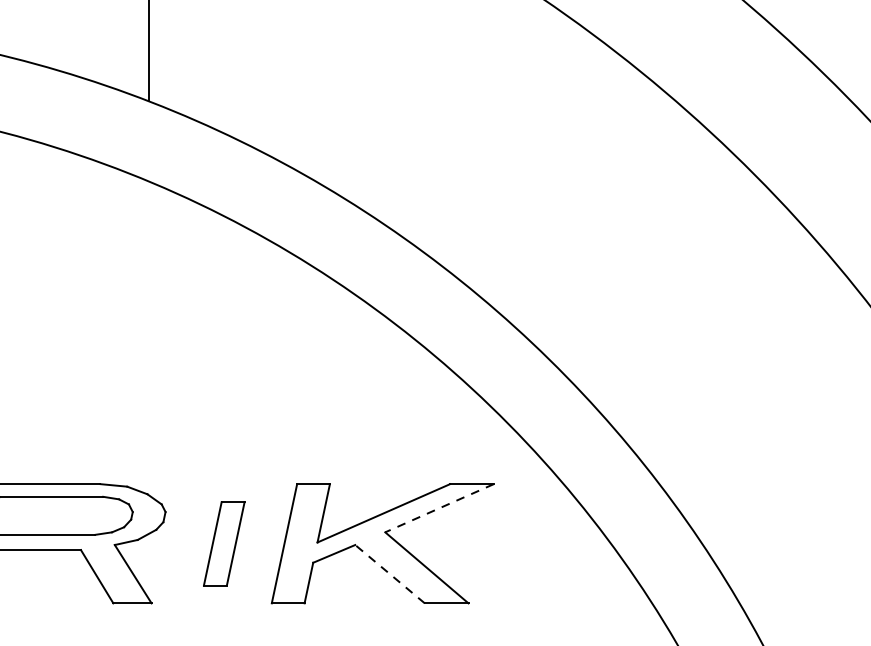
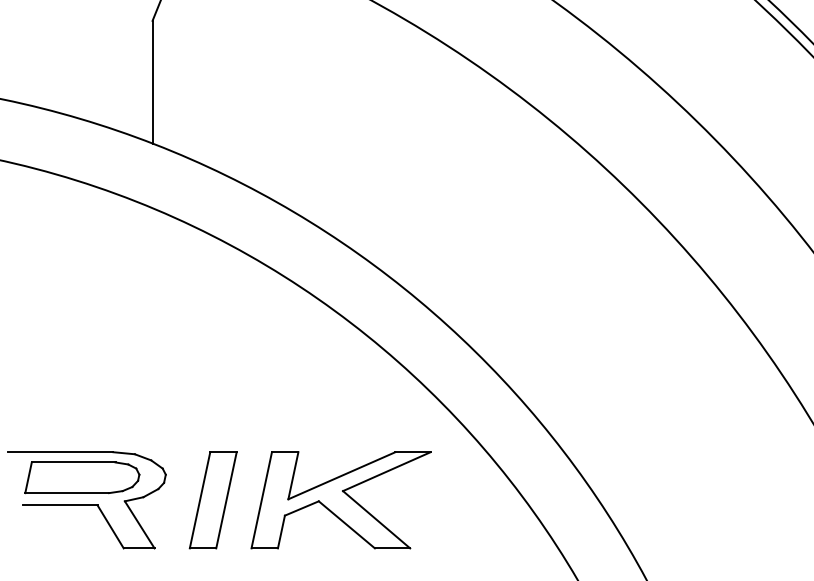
line: (439, 508) -> (386, 471), dashed -> solid
part: (223, 543) -> (212, 500), size x1.43
line: (389, 573) -> (346, 524), dashed -> solid

